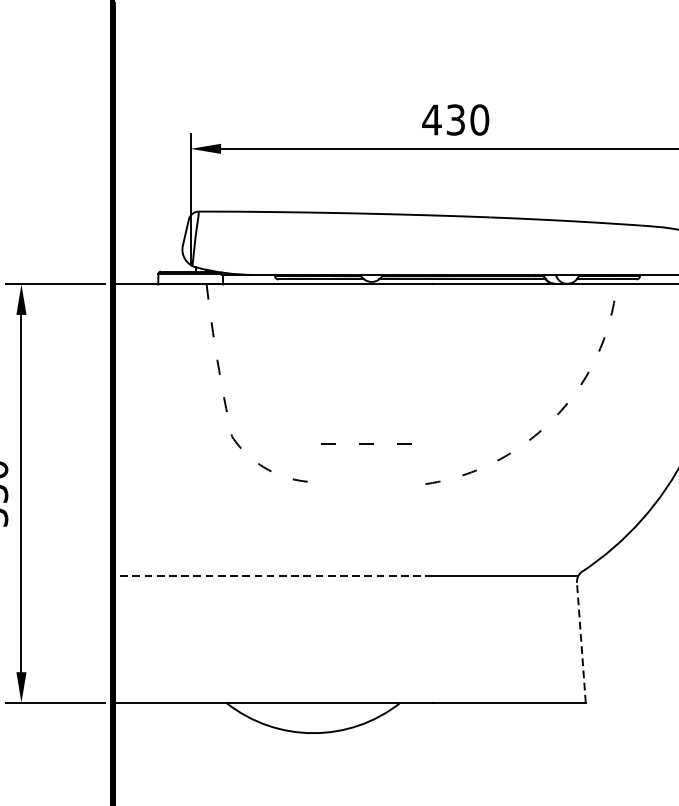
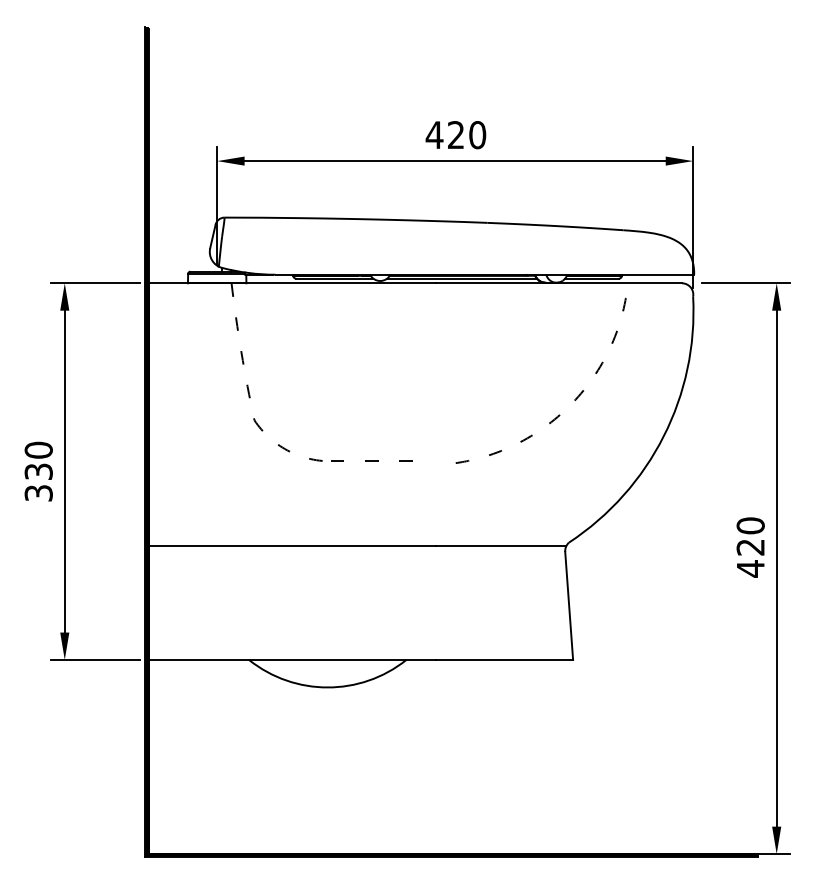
text: (456, 120) -> (456, 135), 430 -> 420
arc: (538, 431) -> (557, 415), moved
line: (366, 443) -> (371, 460), moved
line: (273, 576) -> (291, 546), dashed -> solid
line: (581, 642) -> (569, 605), dashed -> solid

